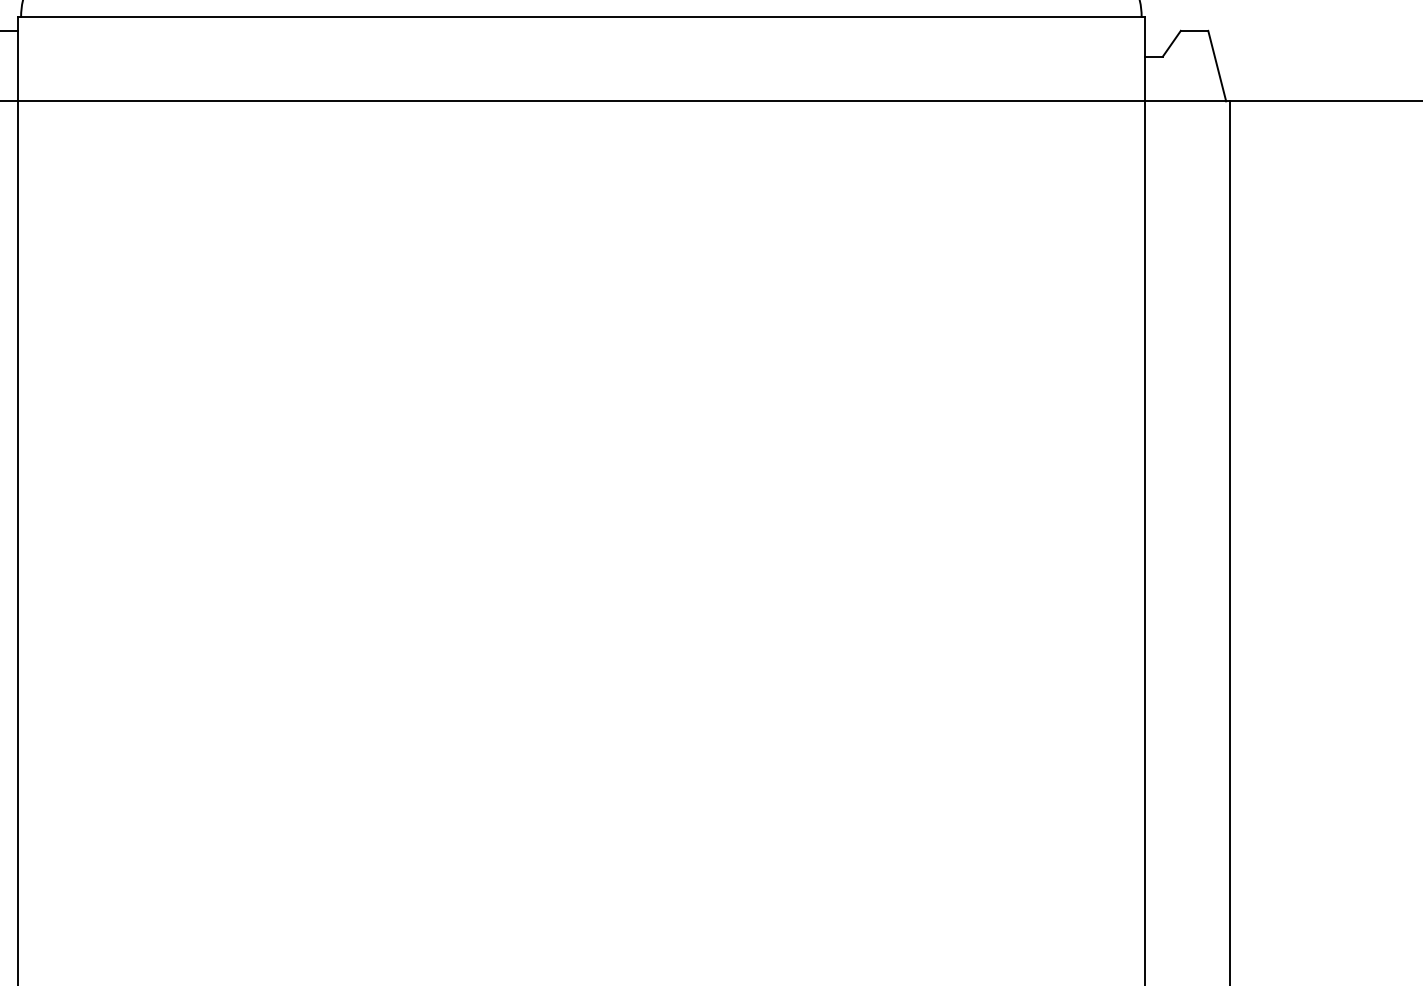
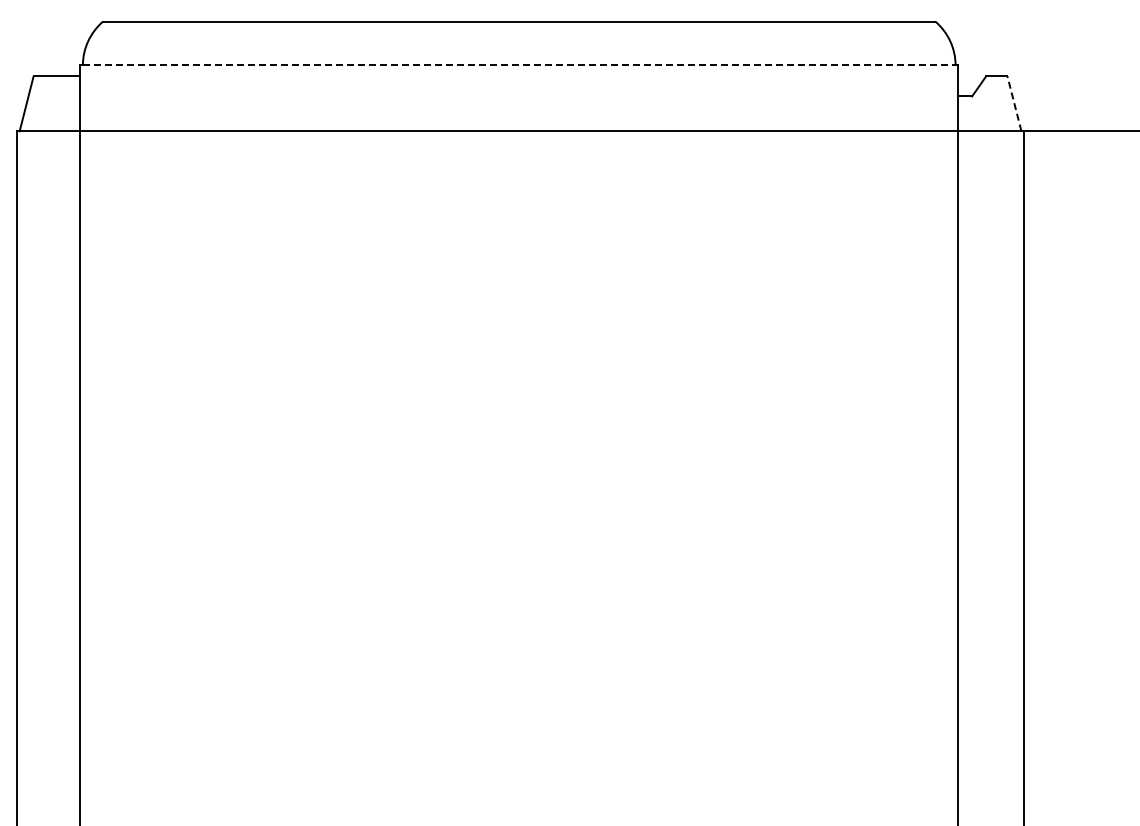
line: (581, 16) -> (519, 65), solid -> dashed
line: (1217, 65) -> (1014, 103), solid -> dashed

